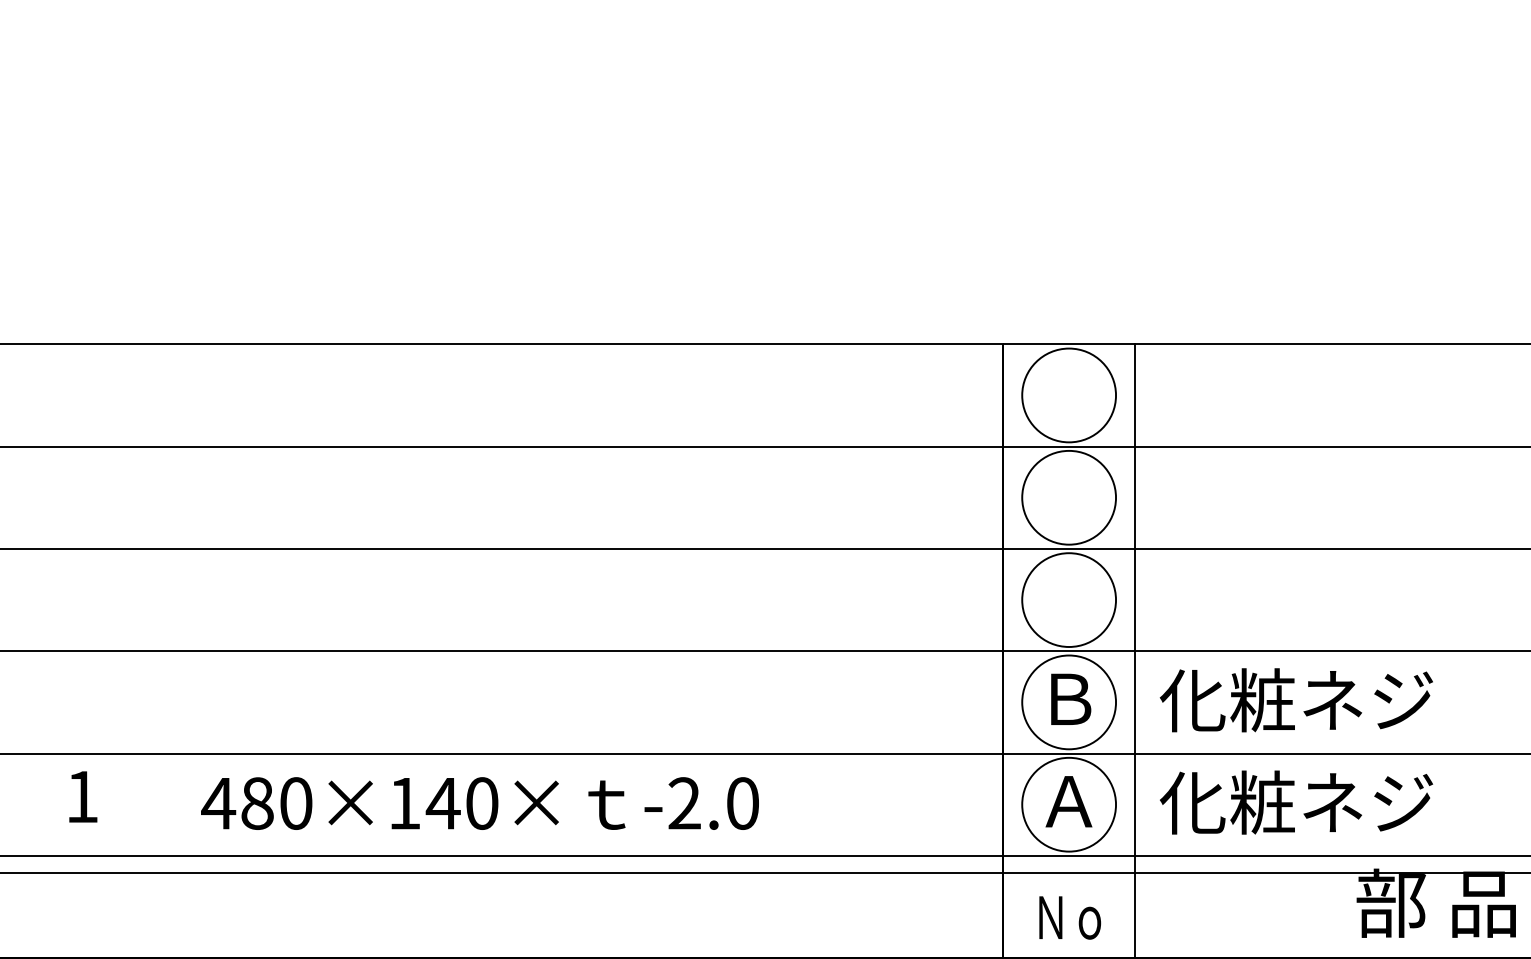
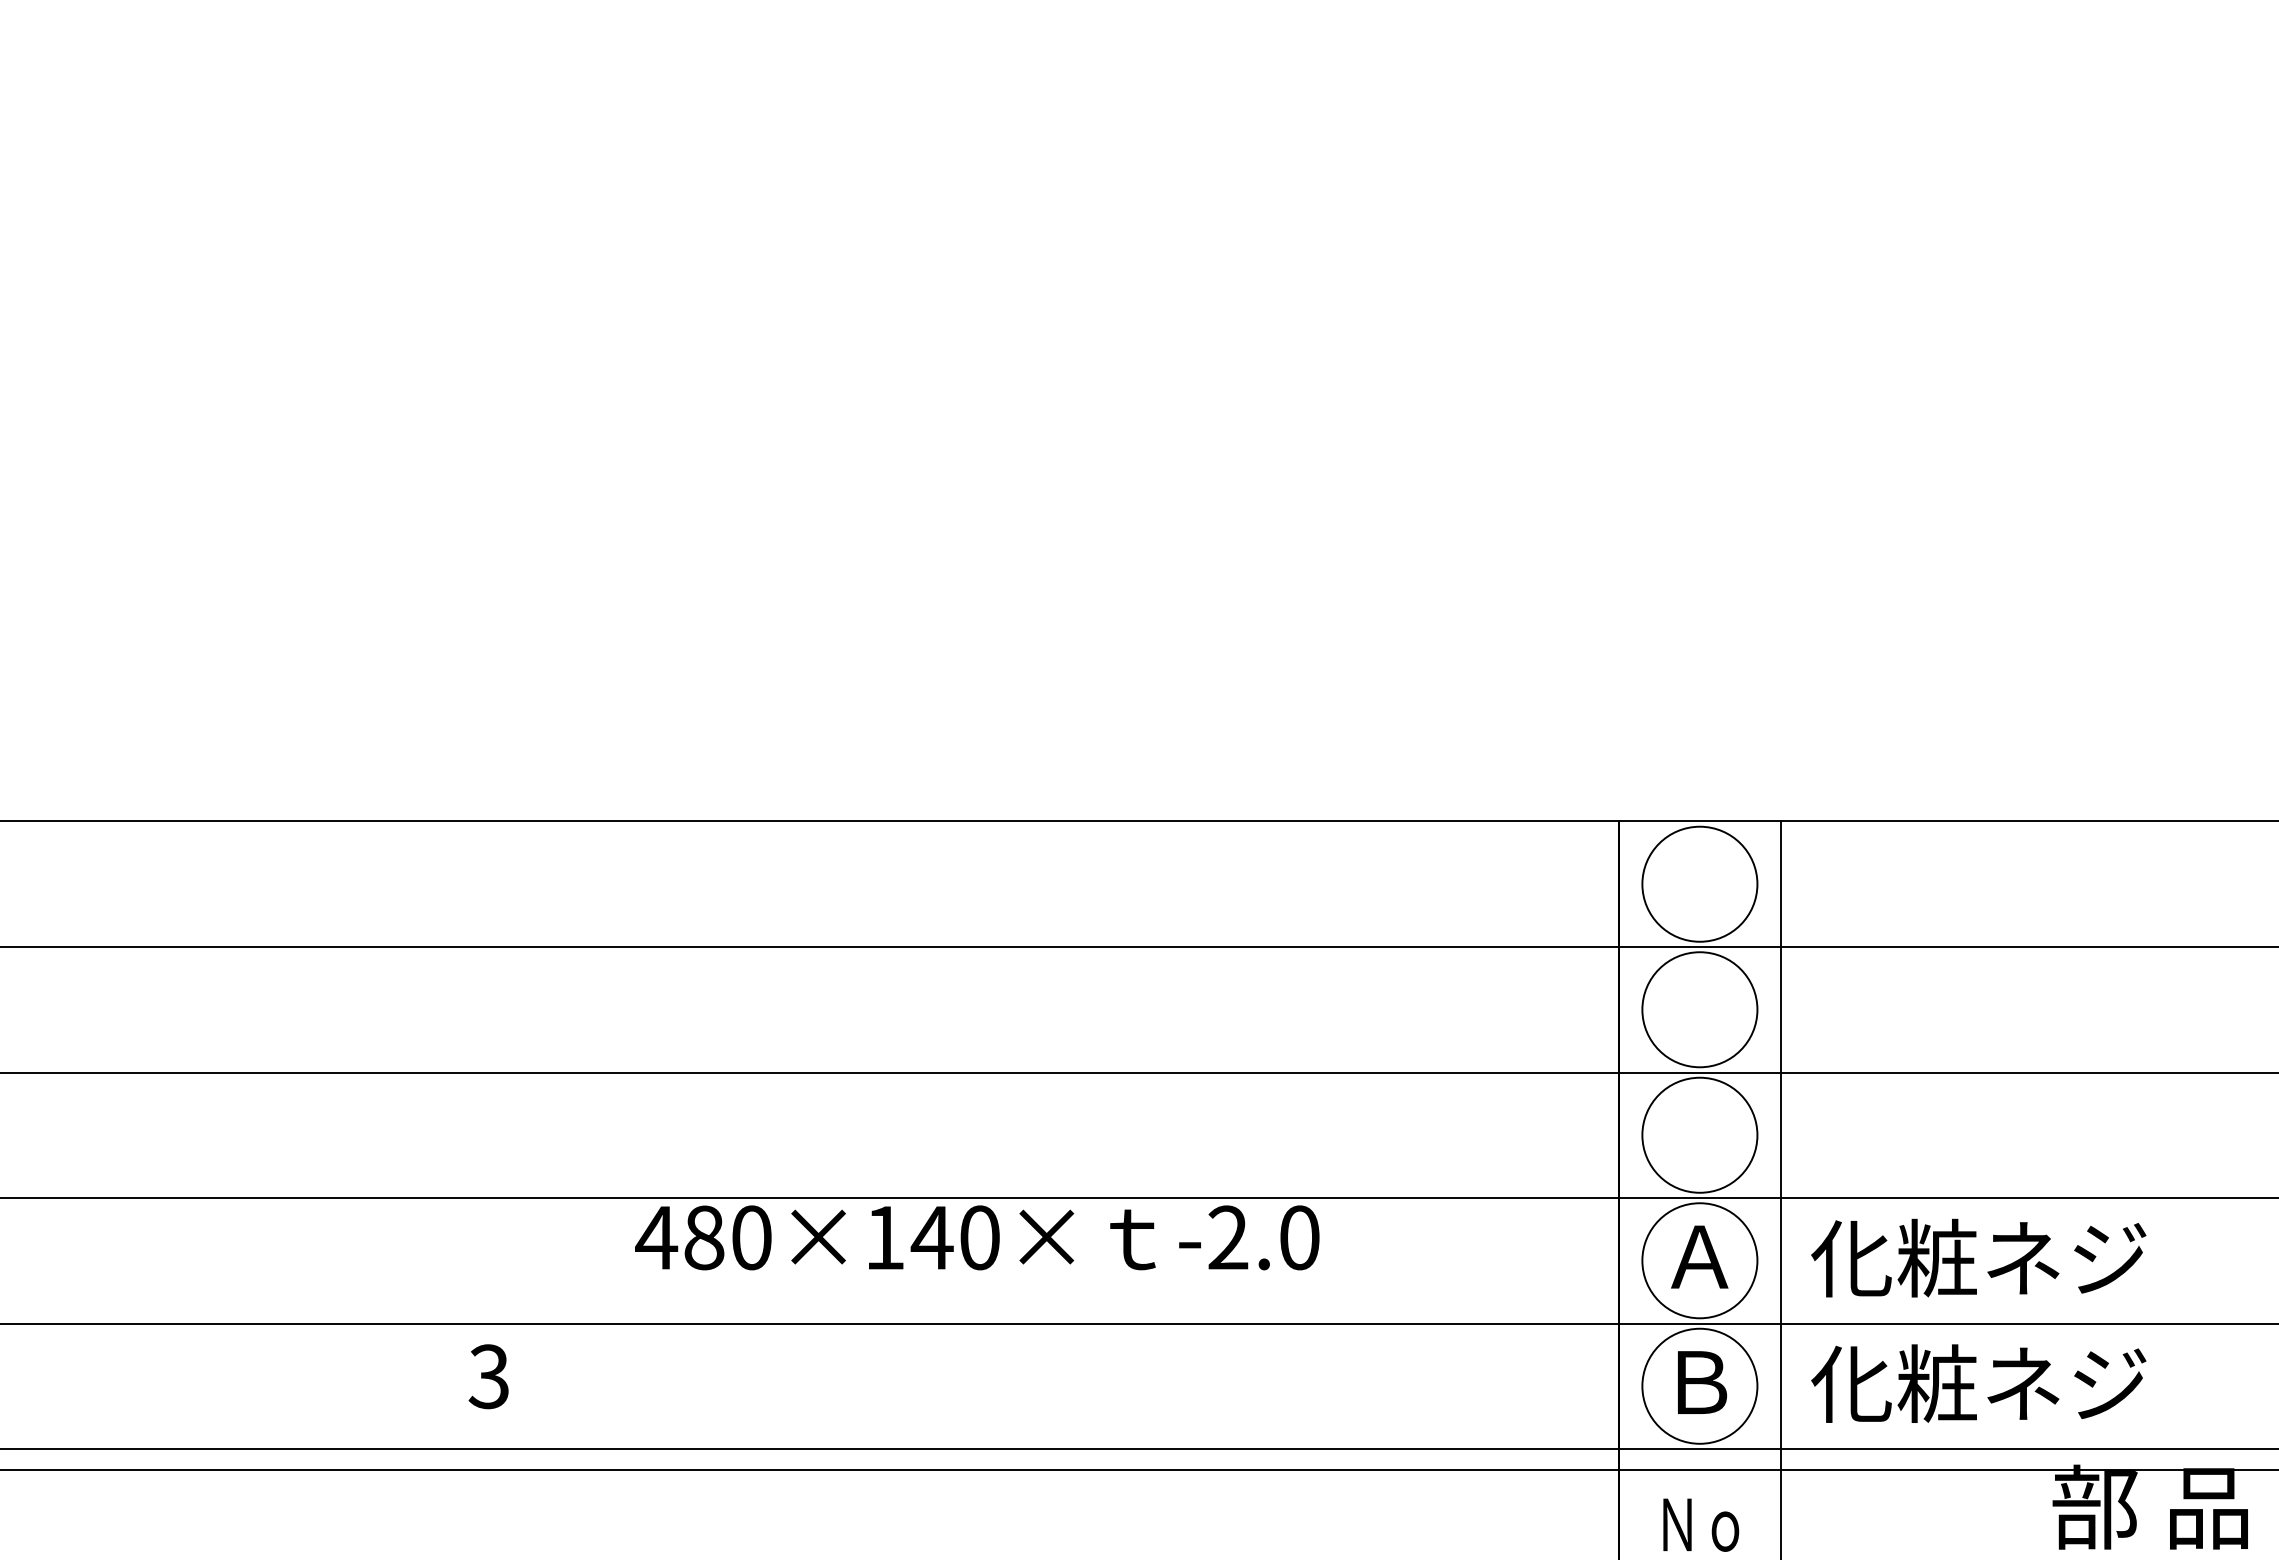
text: (1068, 698) -> (1699, 1256), Ｂ -> Ａ
text: (81, 796) -> (488, 1376), 1 -> 3
text: (1068, 801) -> (1699, 1382), Ａ -> Ｂ
text: (480, 803) -> (977, 1237), moved

